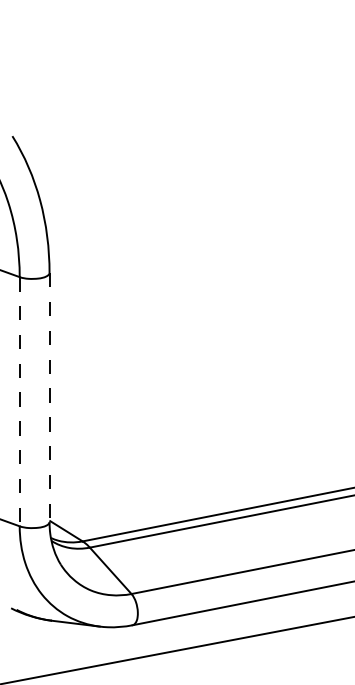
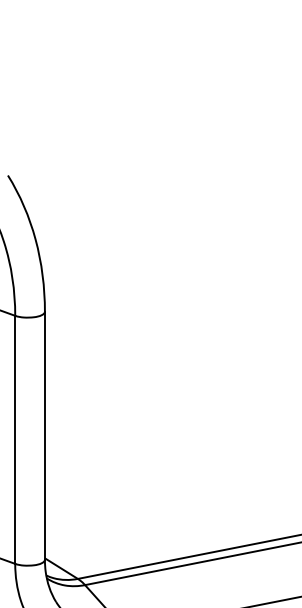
line: (49, 397) -> (44, 435), dashed -> solid
line: (19, 401) -> (15, 439), dashed -> solid

